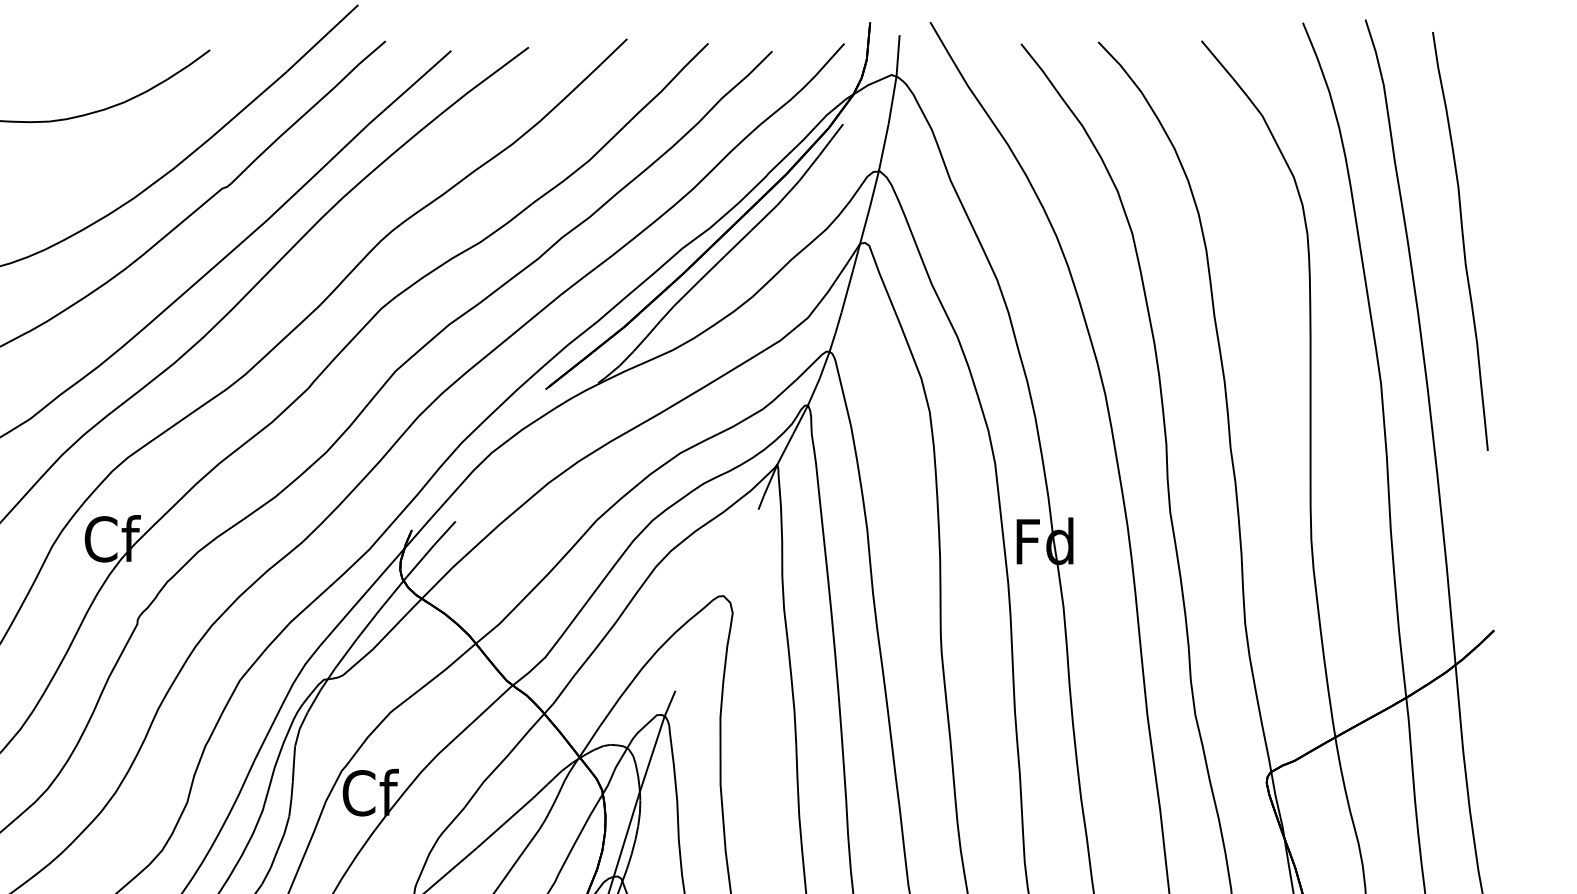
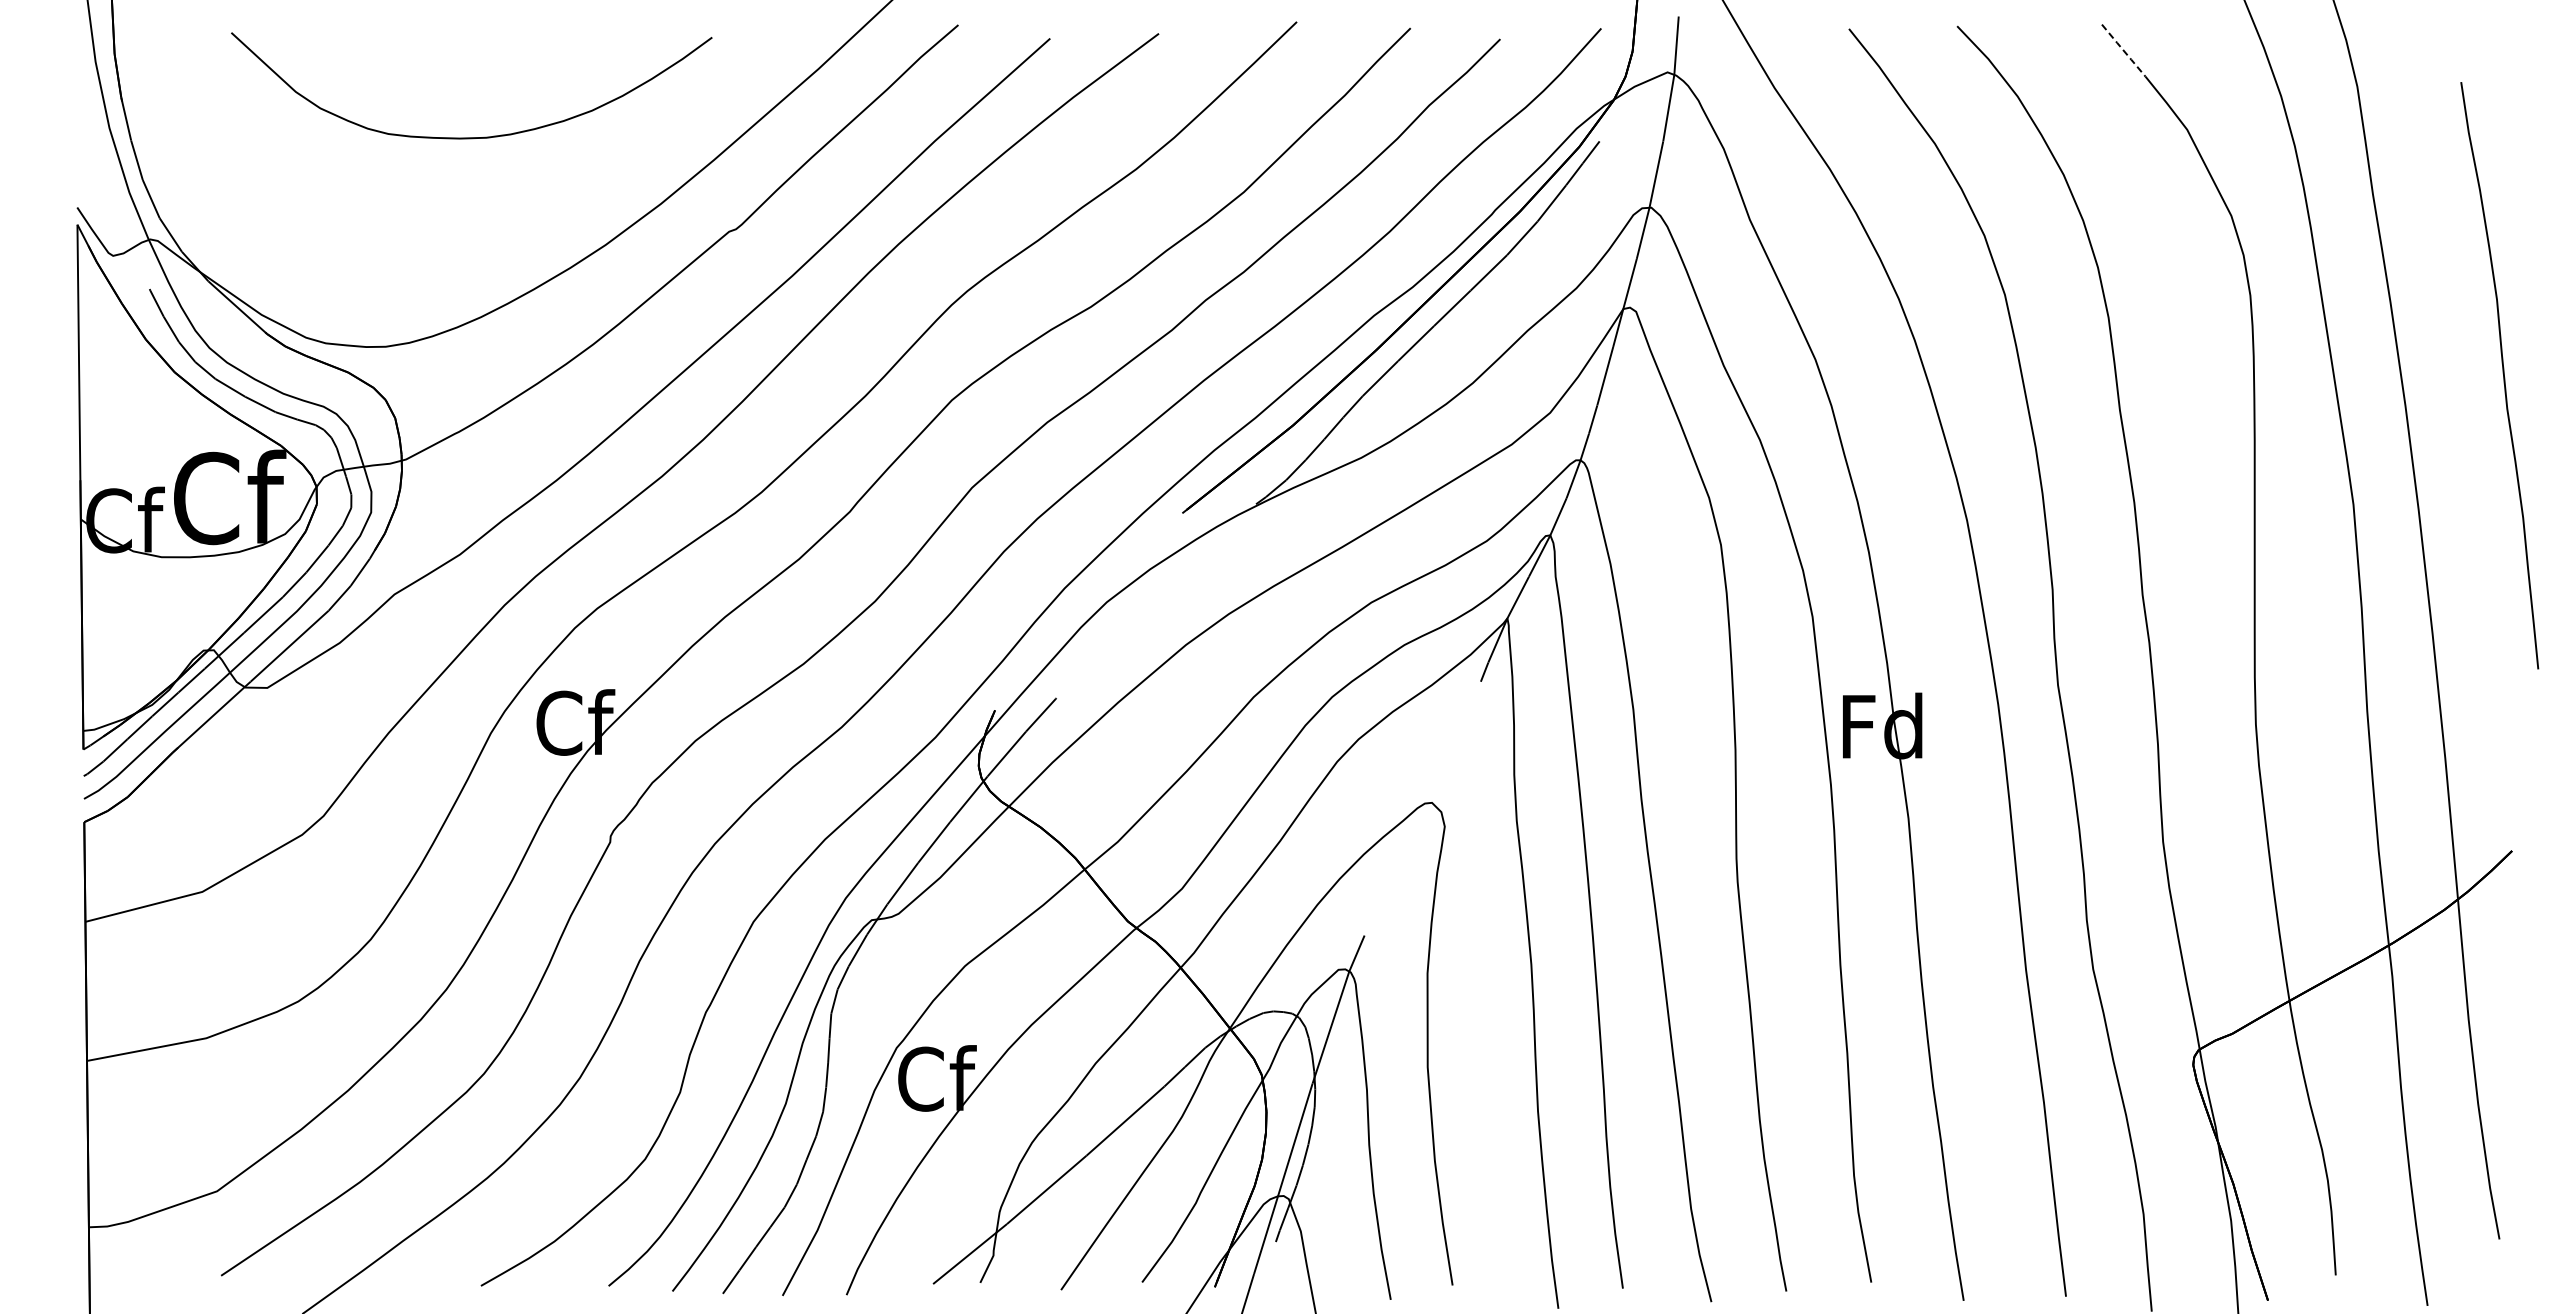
line: (1216, 59) -> (2123, 50), solid -> dashed
curve: (1462, 239) -> (2502, 373), moved

